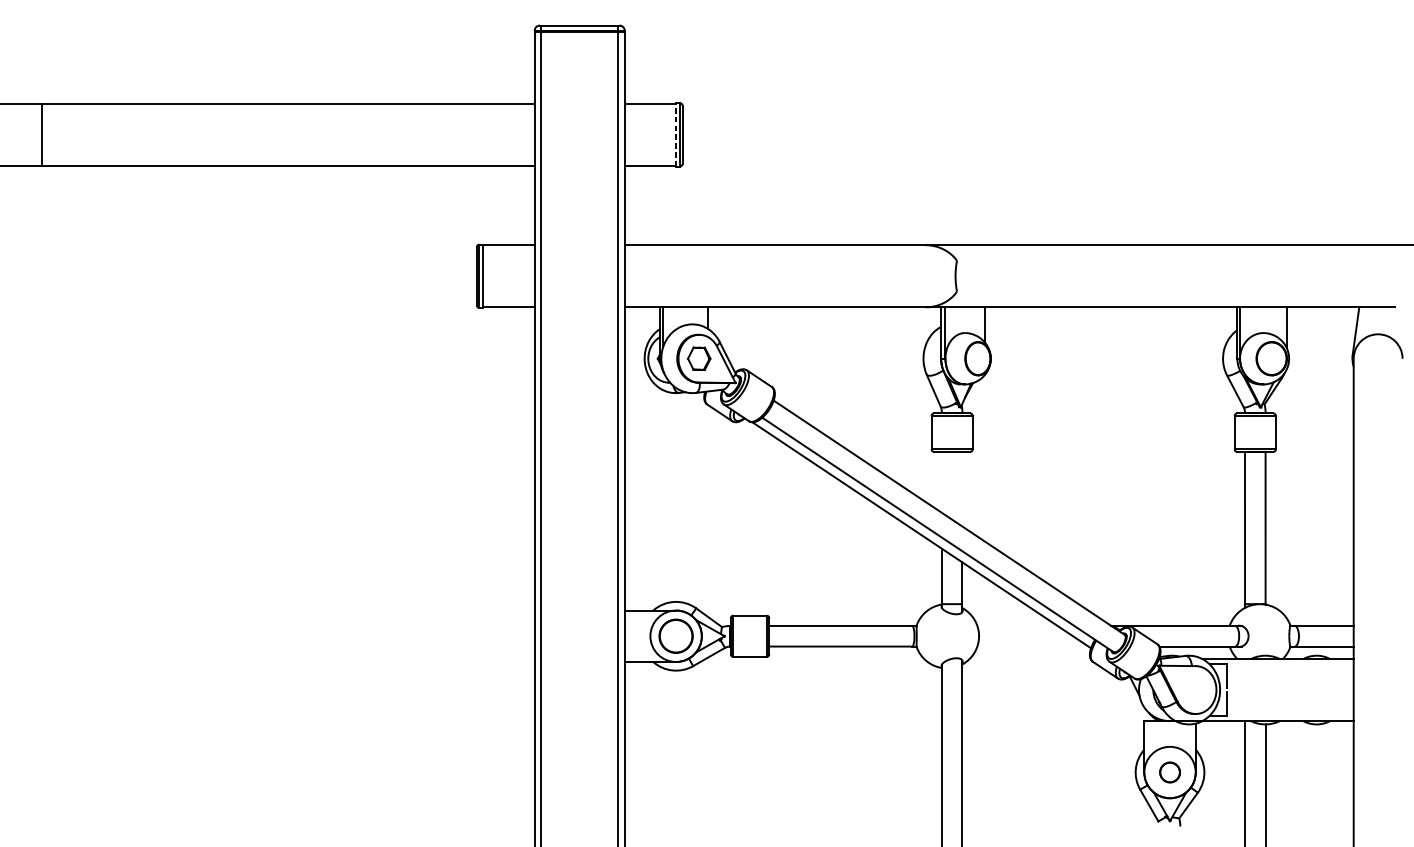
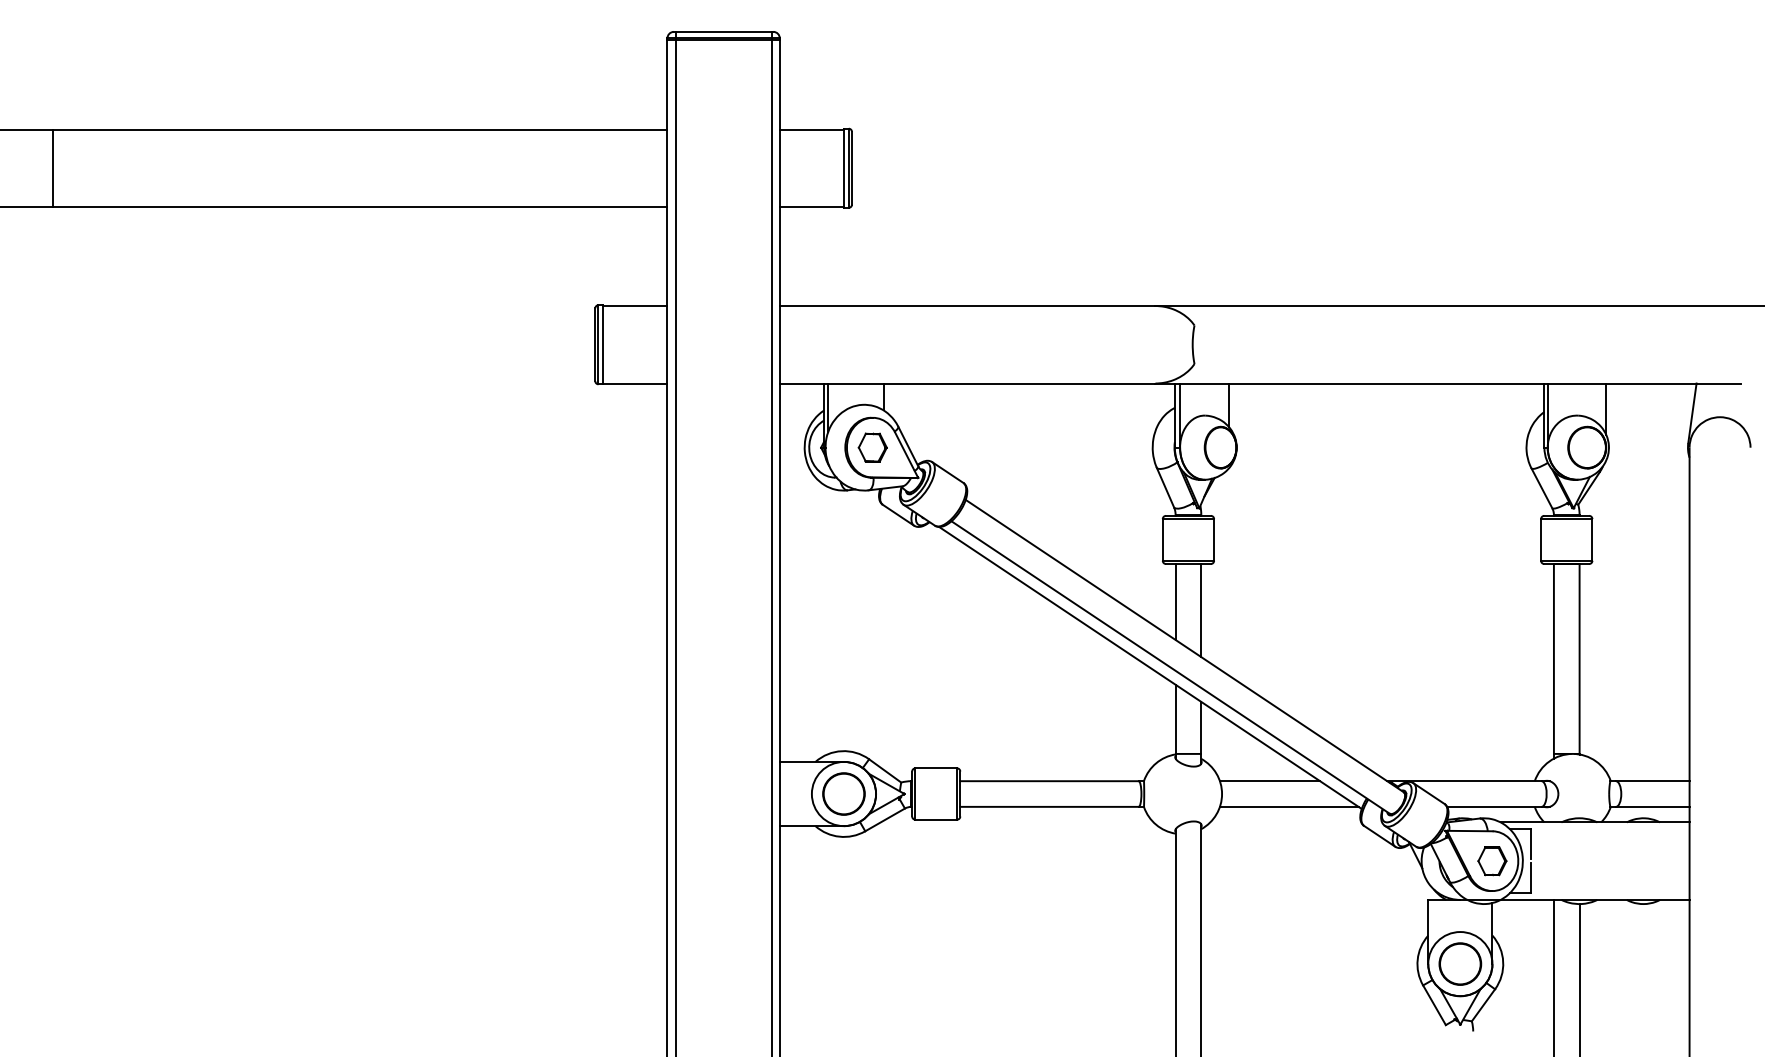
line: (675, 135) -> (843, 168), dashed -> solid
line: (941, 481) -> (1175, 601), added
line: (962, 489) -> (1201, 610), added
line: (1017, 626) -> (1269, 781), added
line: (1032, 646) -> (1288, 806), added
part: (1195, 690) -> (1492, 861), added
part: (1170, 772) -> (1460, 963), size x1.67

